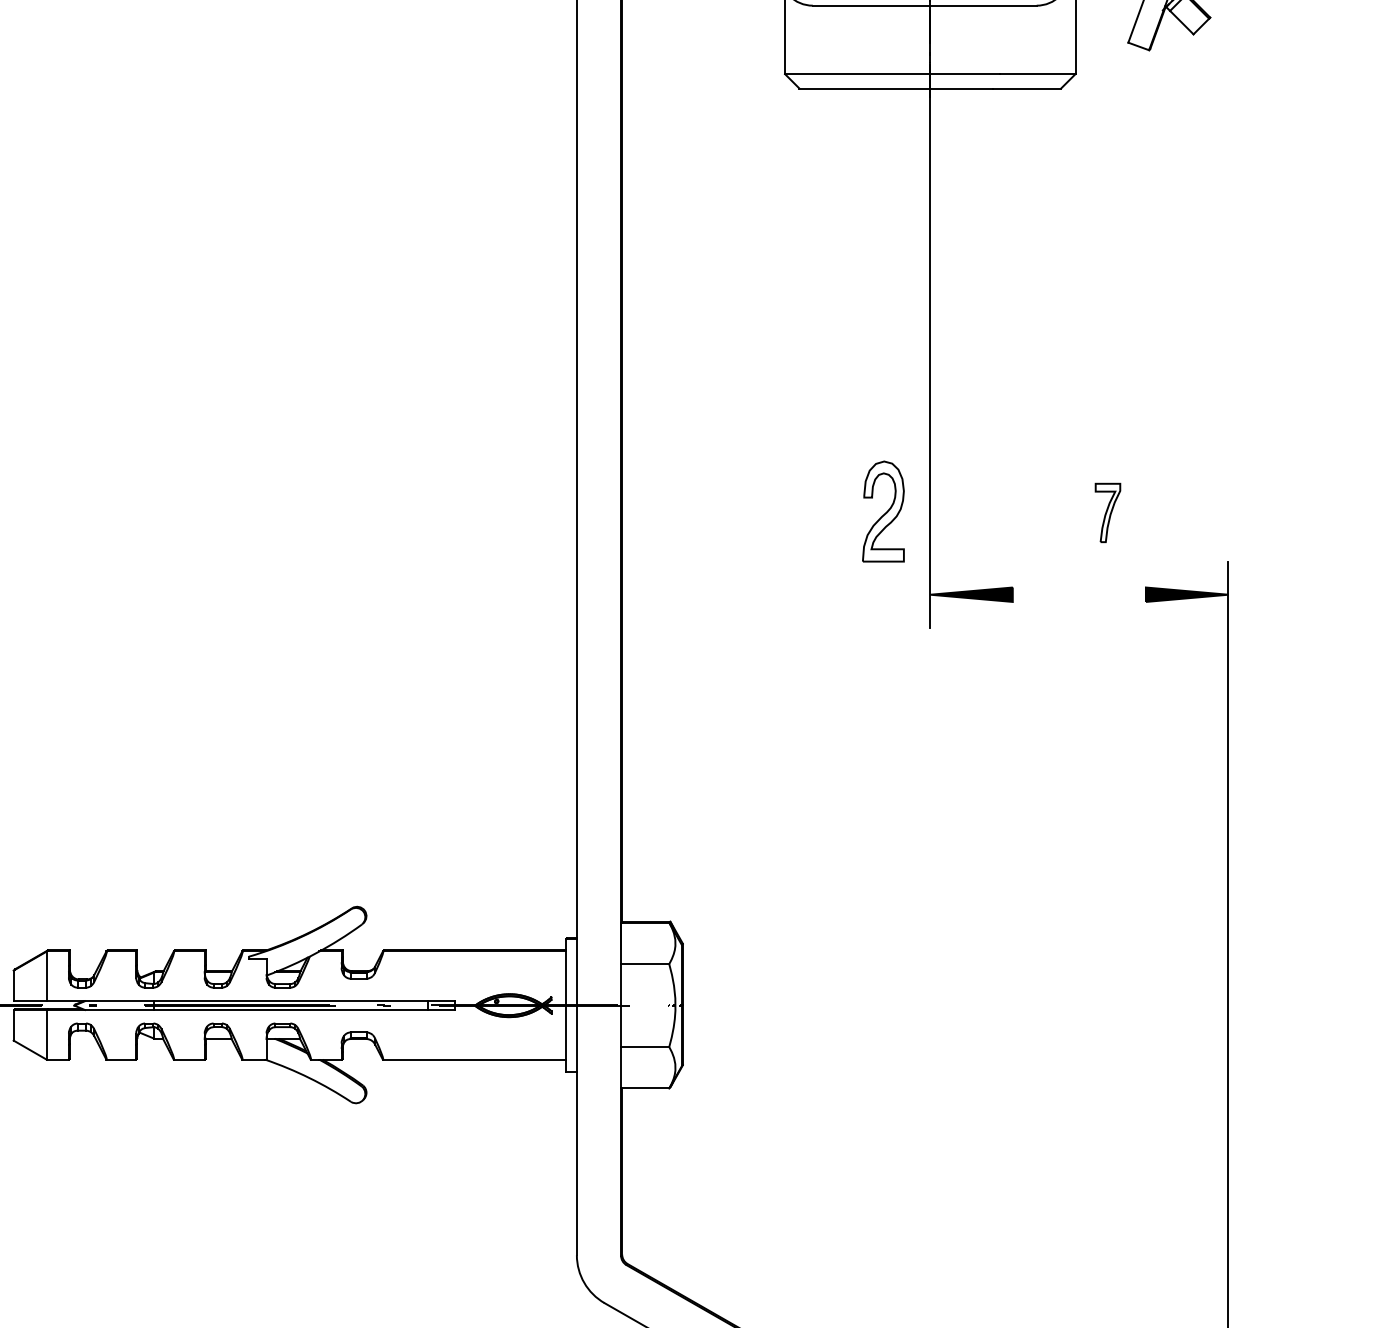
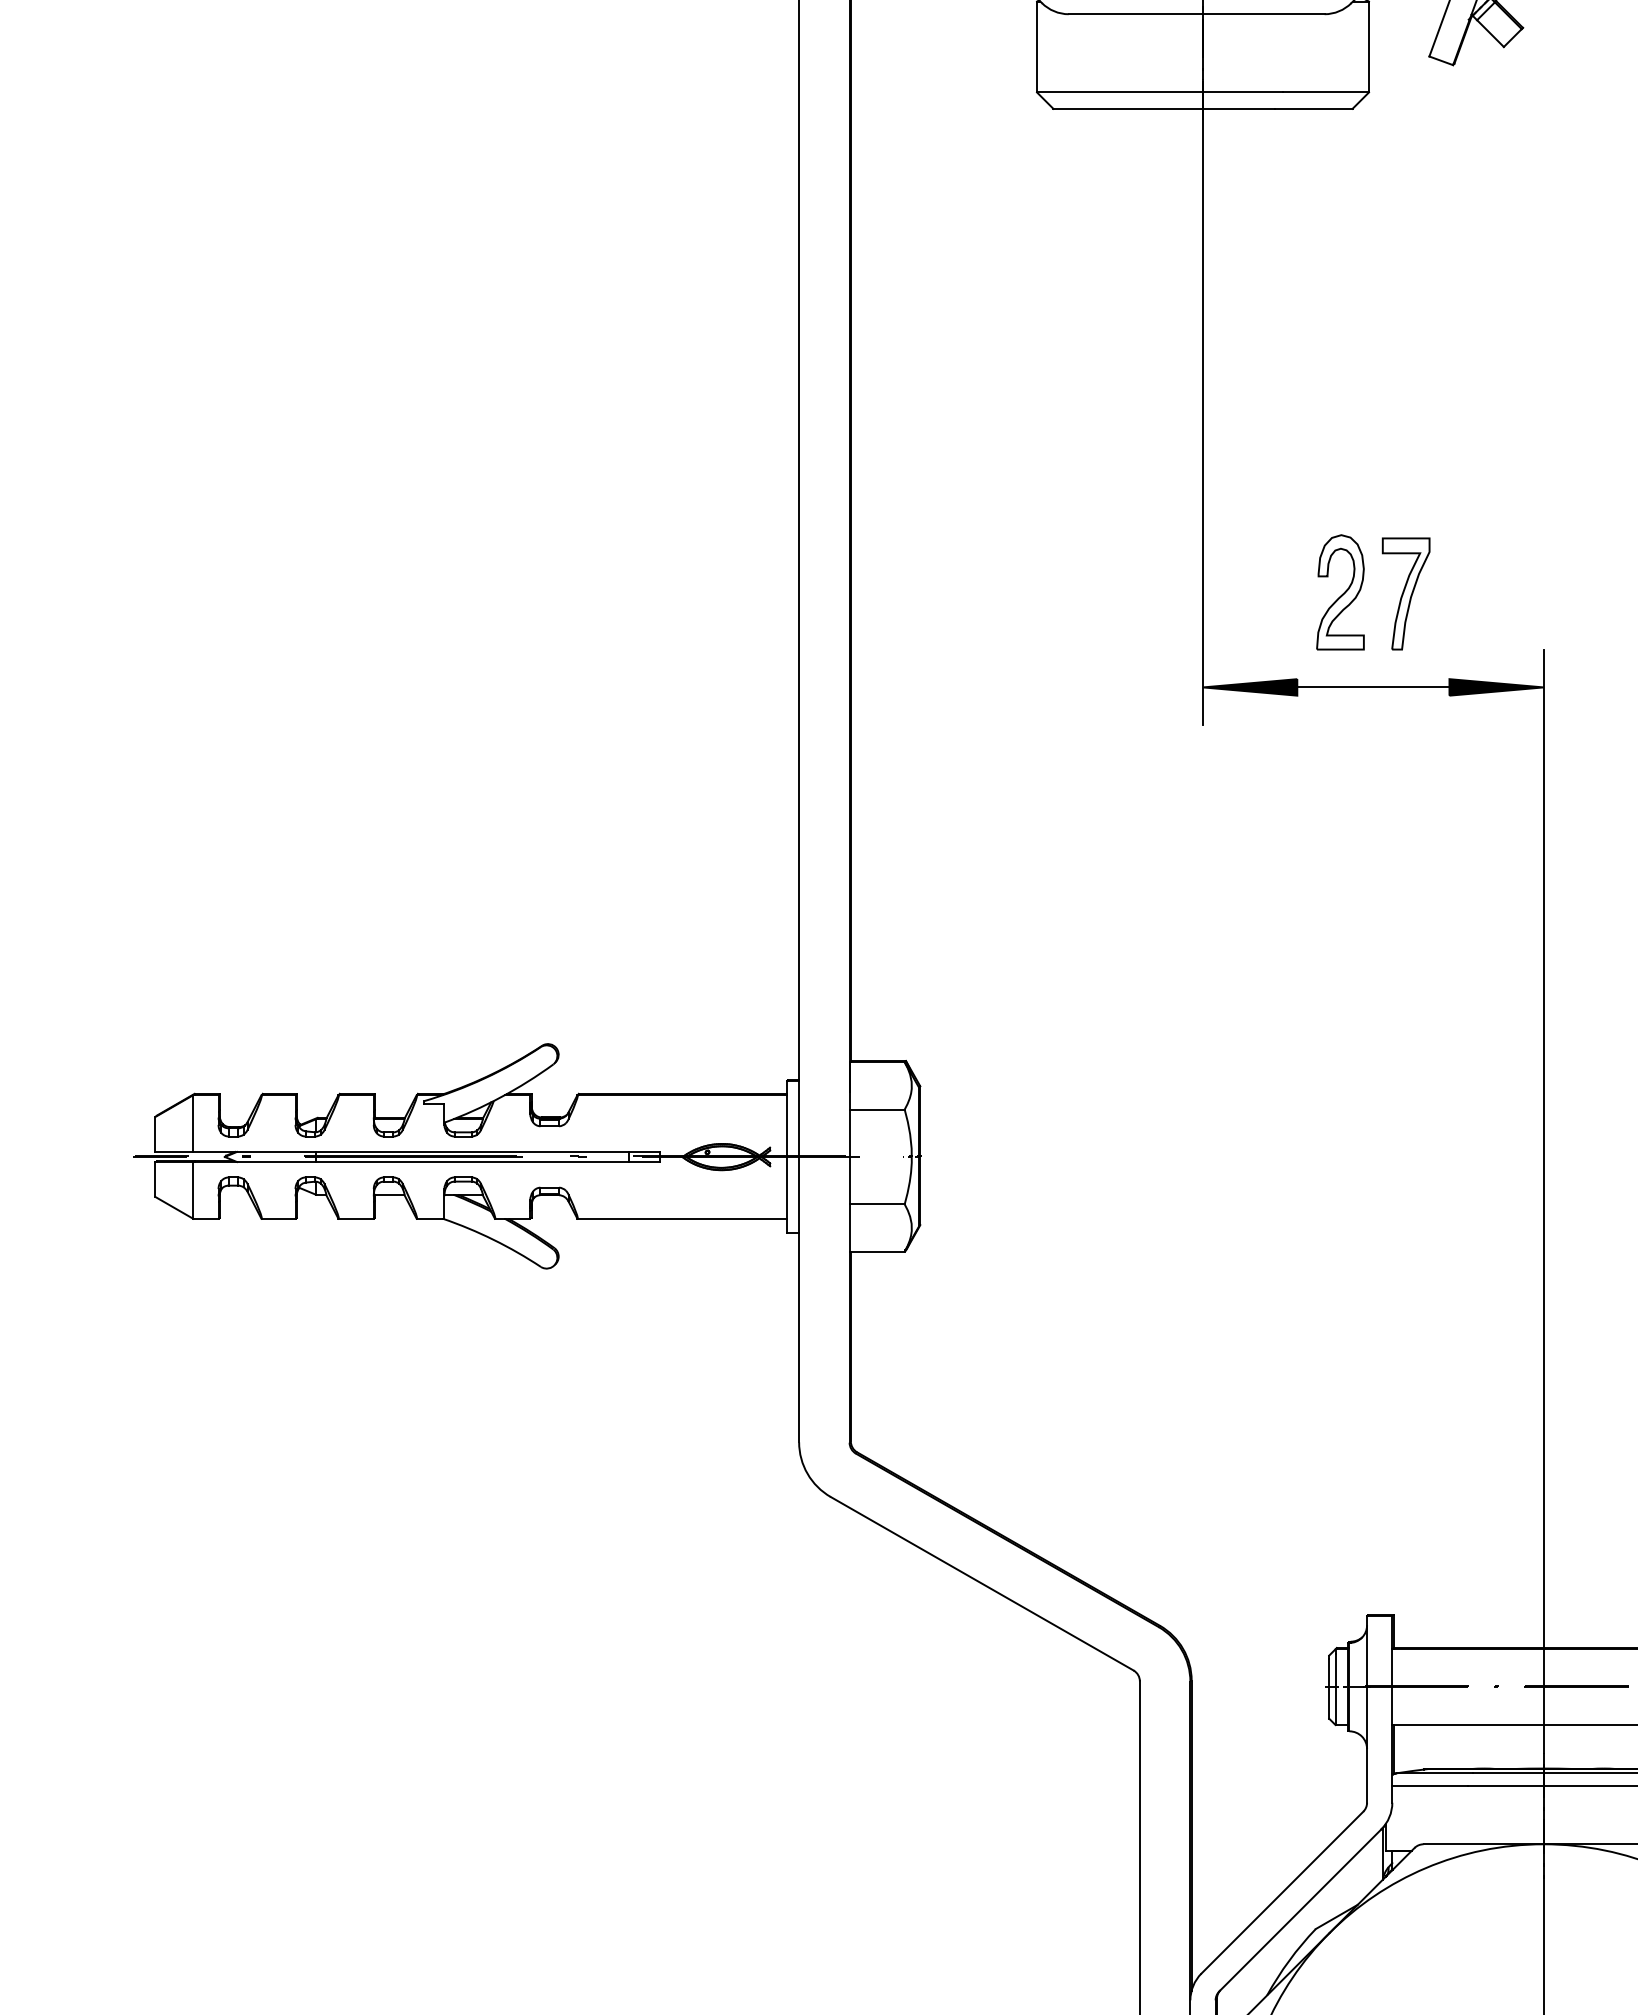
part: (883, 511) -> (1340, 592), moved
part: (1107, 512) -> (1405, 593), size x1.67
line: (1079, 594) -> (1373, 687), added

